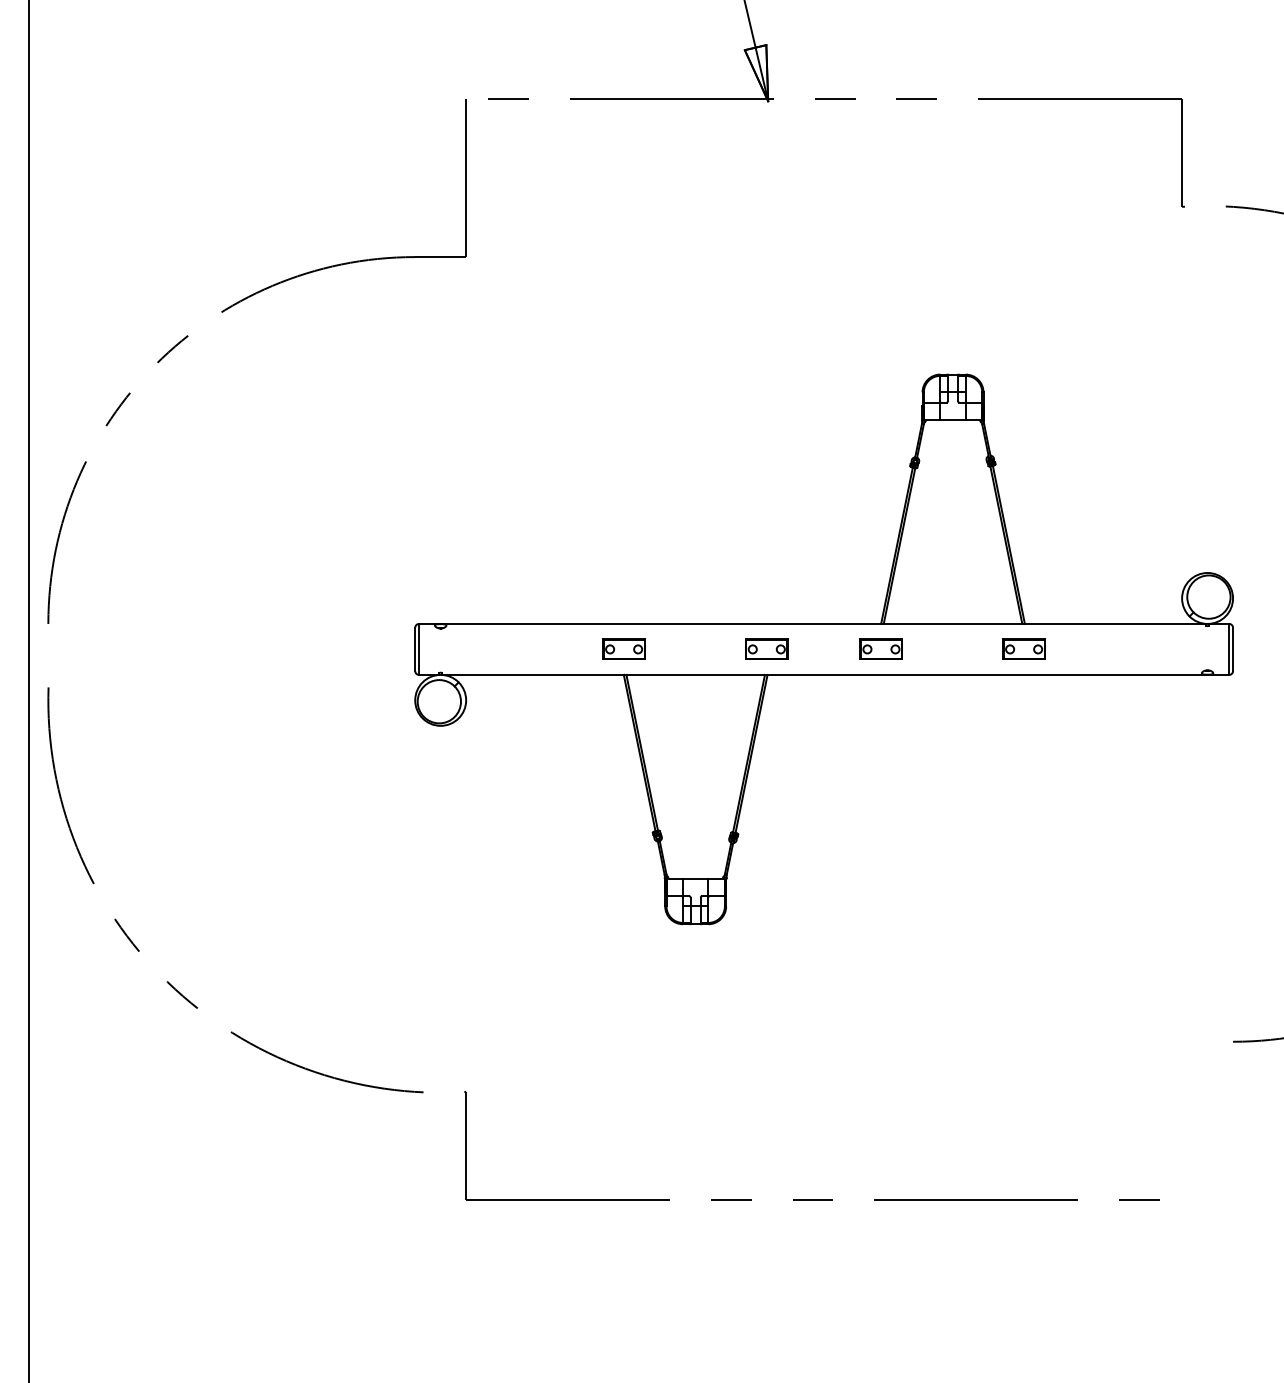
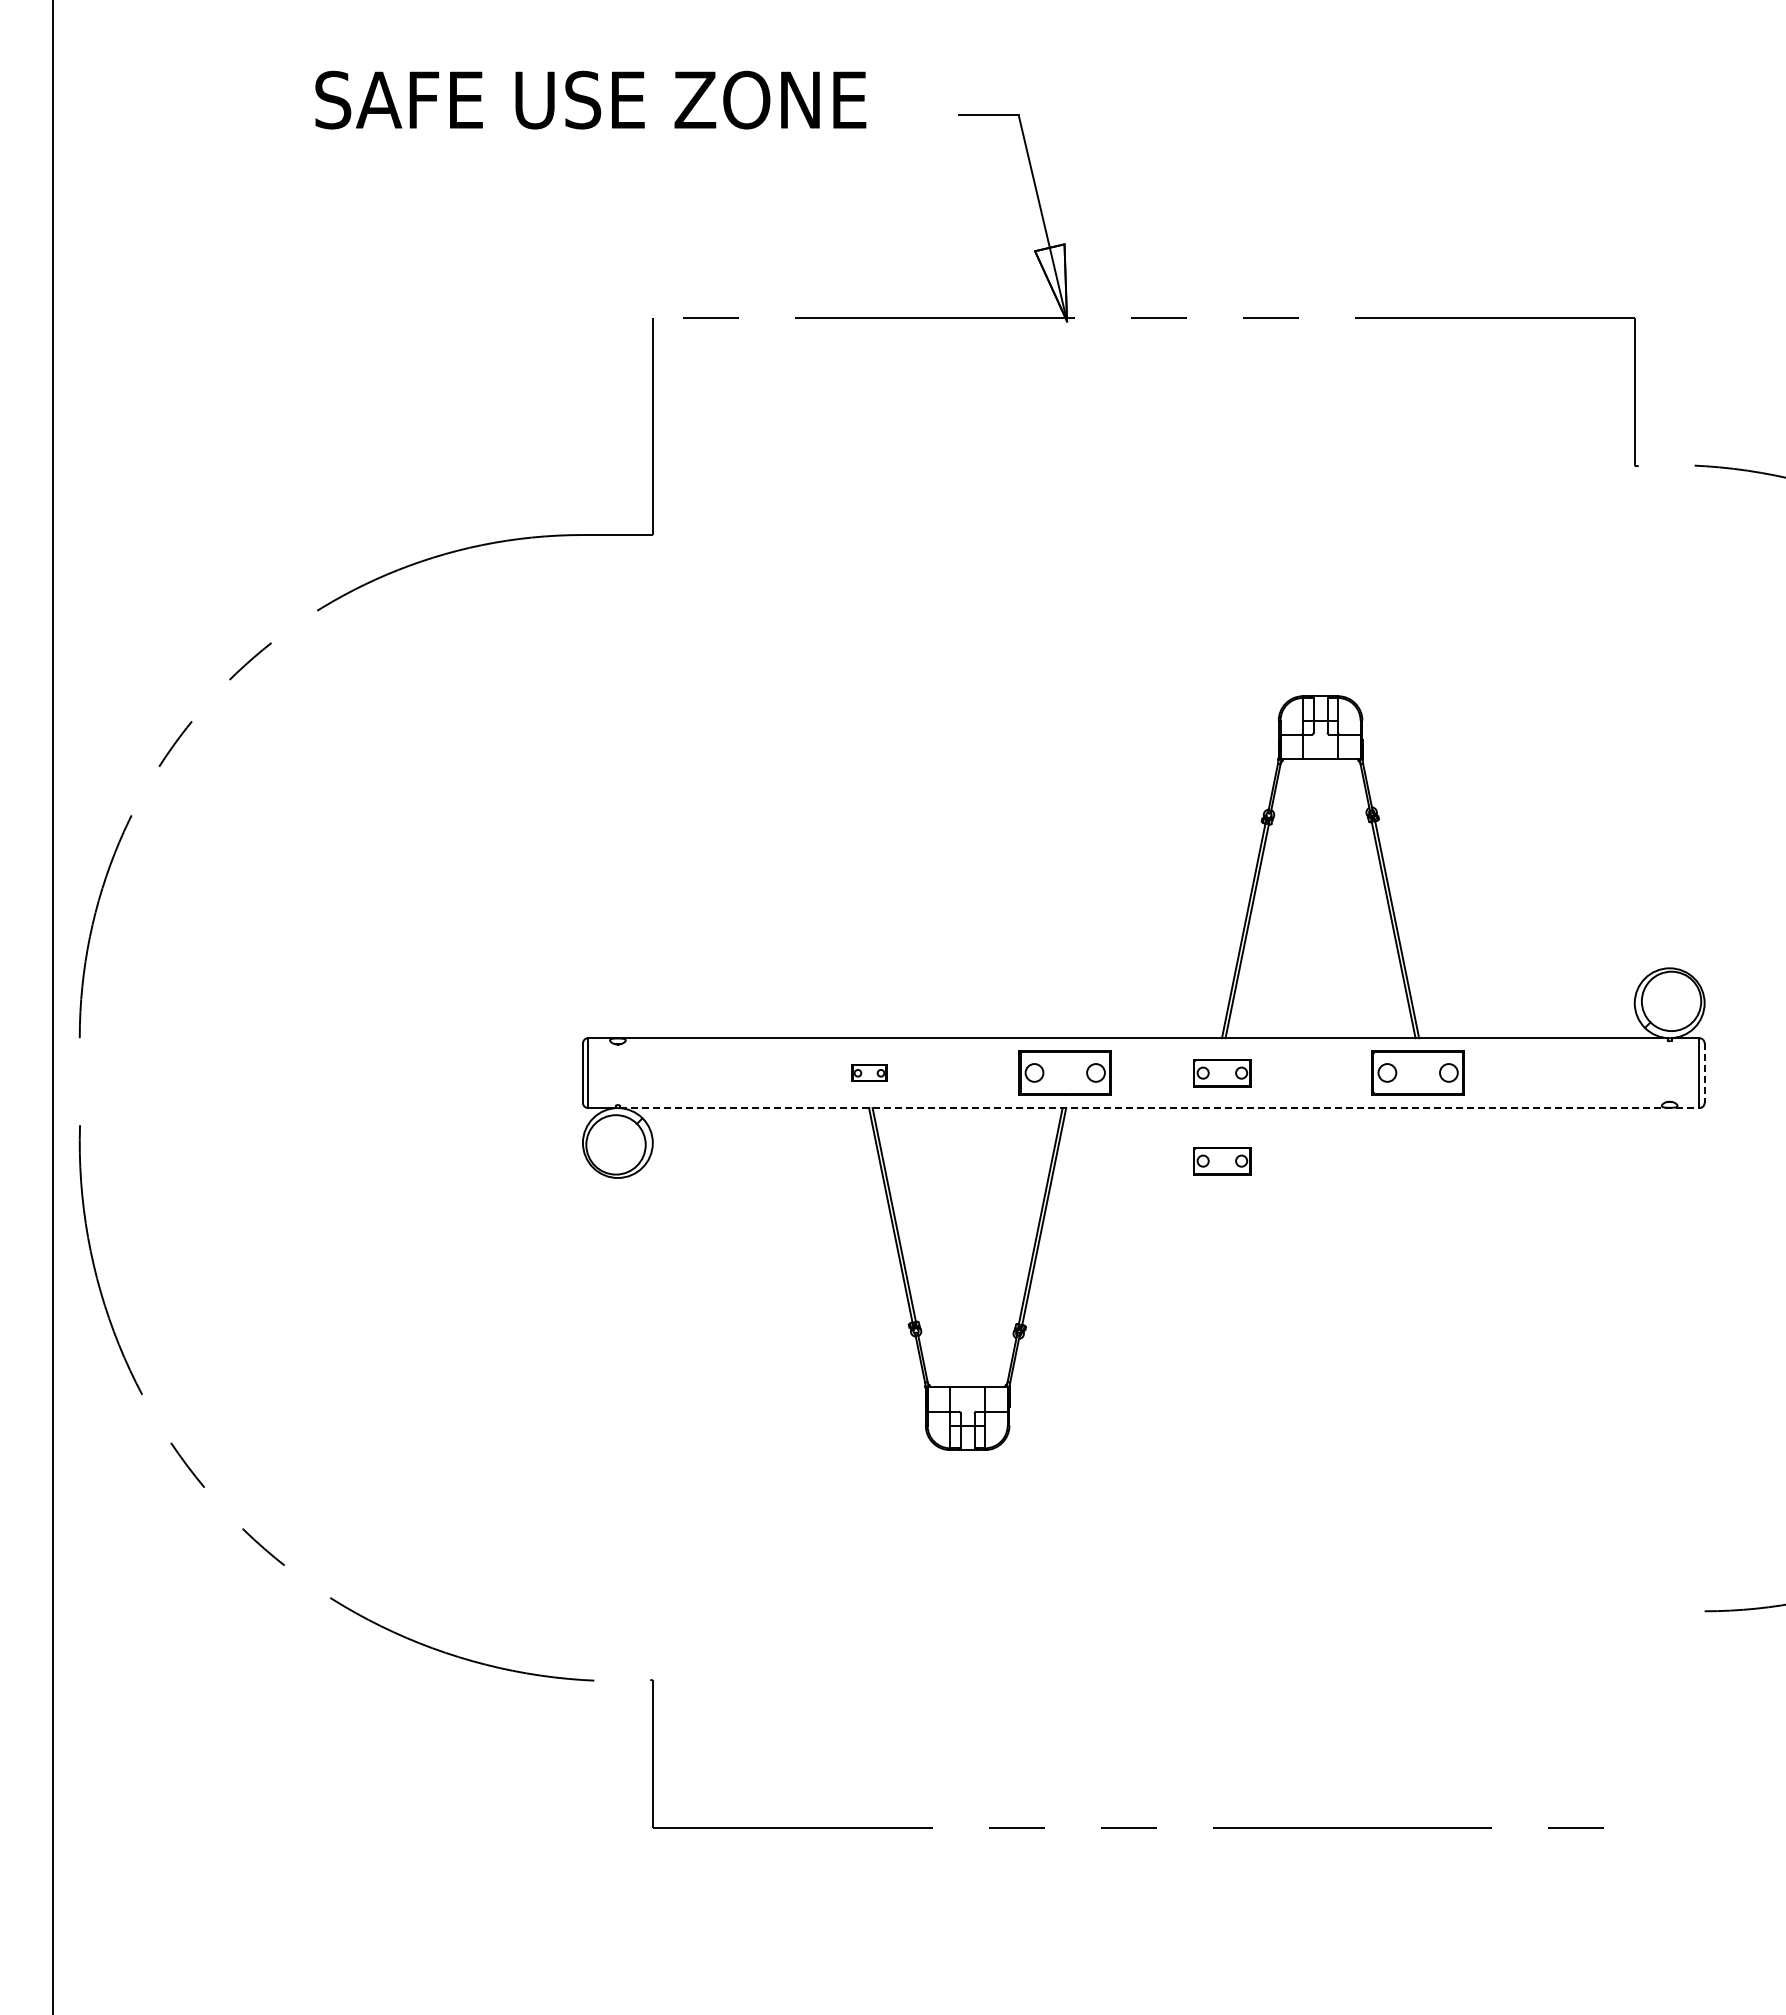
part: (624, 649) -> (869, 1073), size x0.6
part: (766, 649) -> (1064, 1073), size x1.6
part: (1023, 649) -> (1417, 1073), size x1.6
line: (1232, 649) -> (1704, 1073), solid -> dashed
line: (835, 675) -> (1159, 1108), solid -> dashed
part: (881, 713) -> (1222, 1161), added

